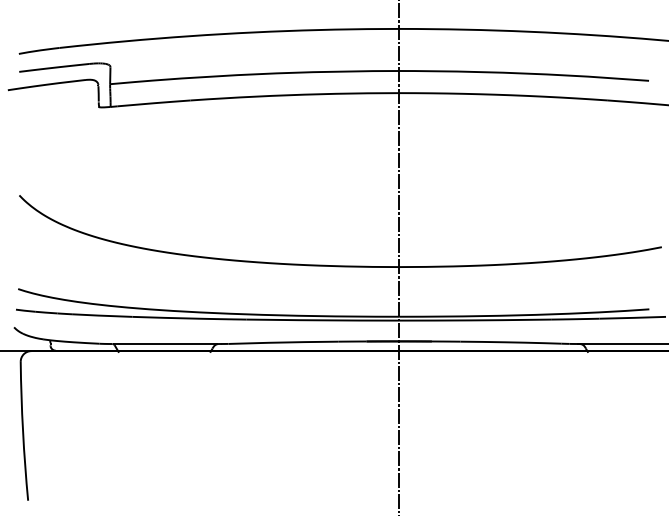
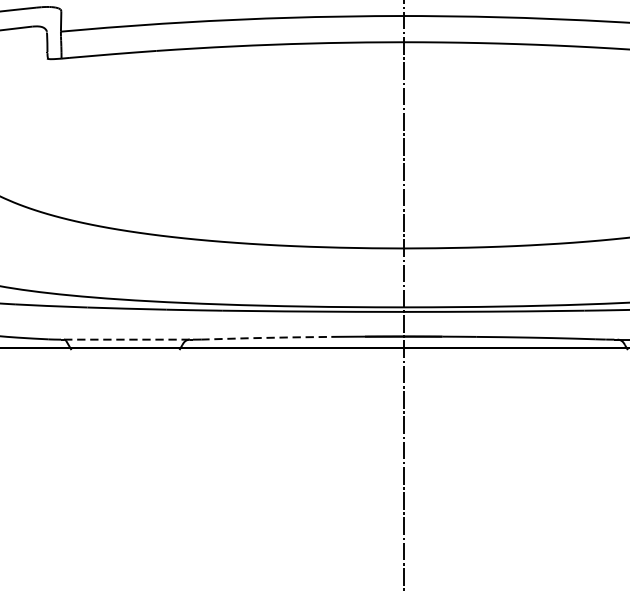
line: (284, 342) -> (267, 337), solid -> dashed
line: (165, 344) -> (126, 340), solid -> dashed

